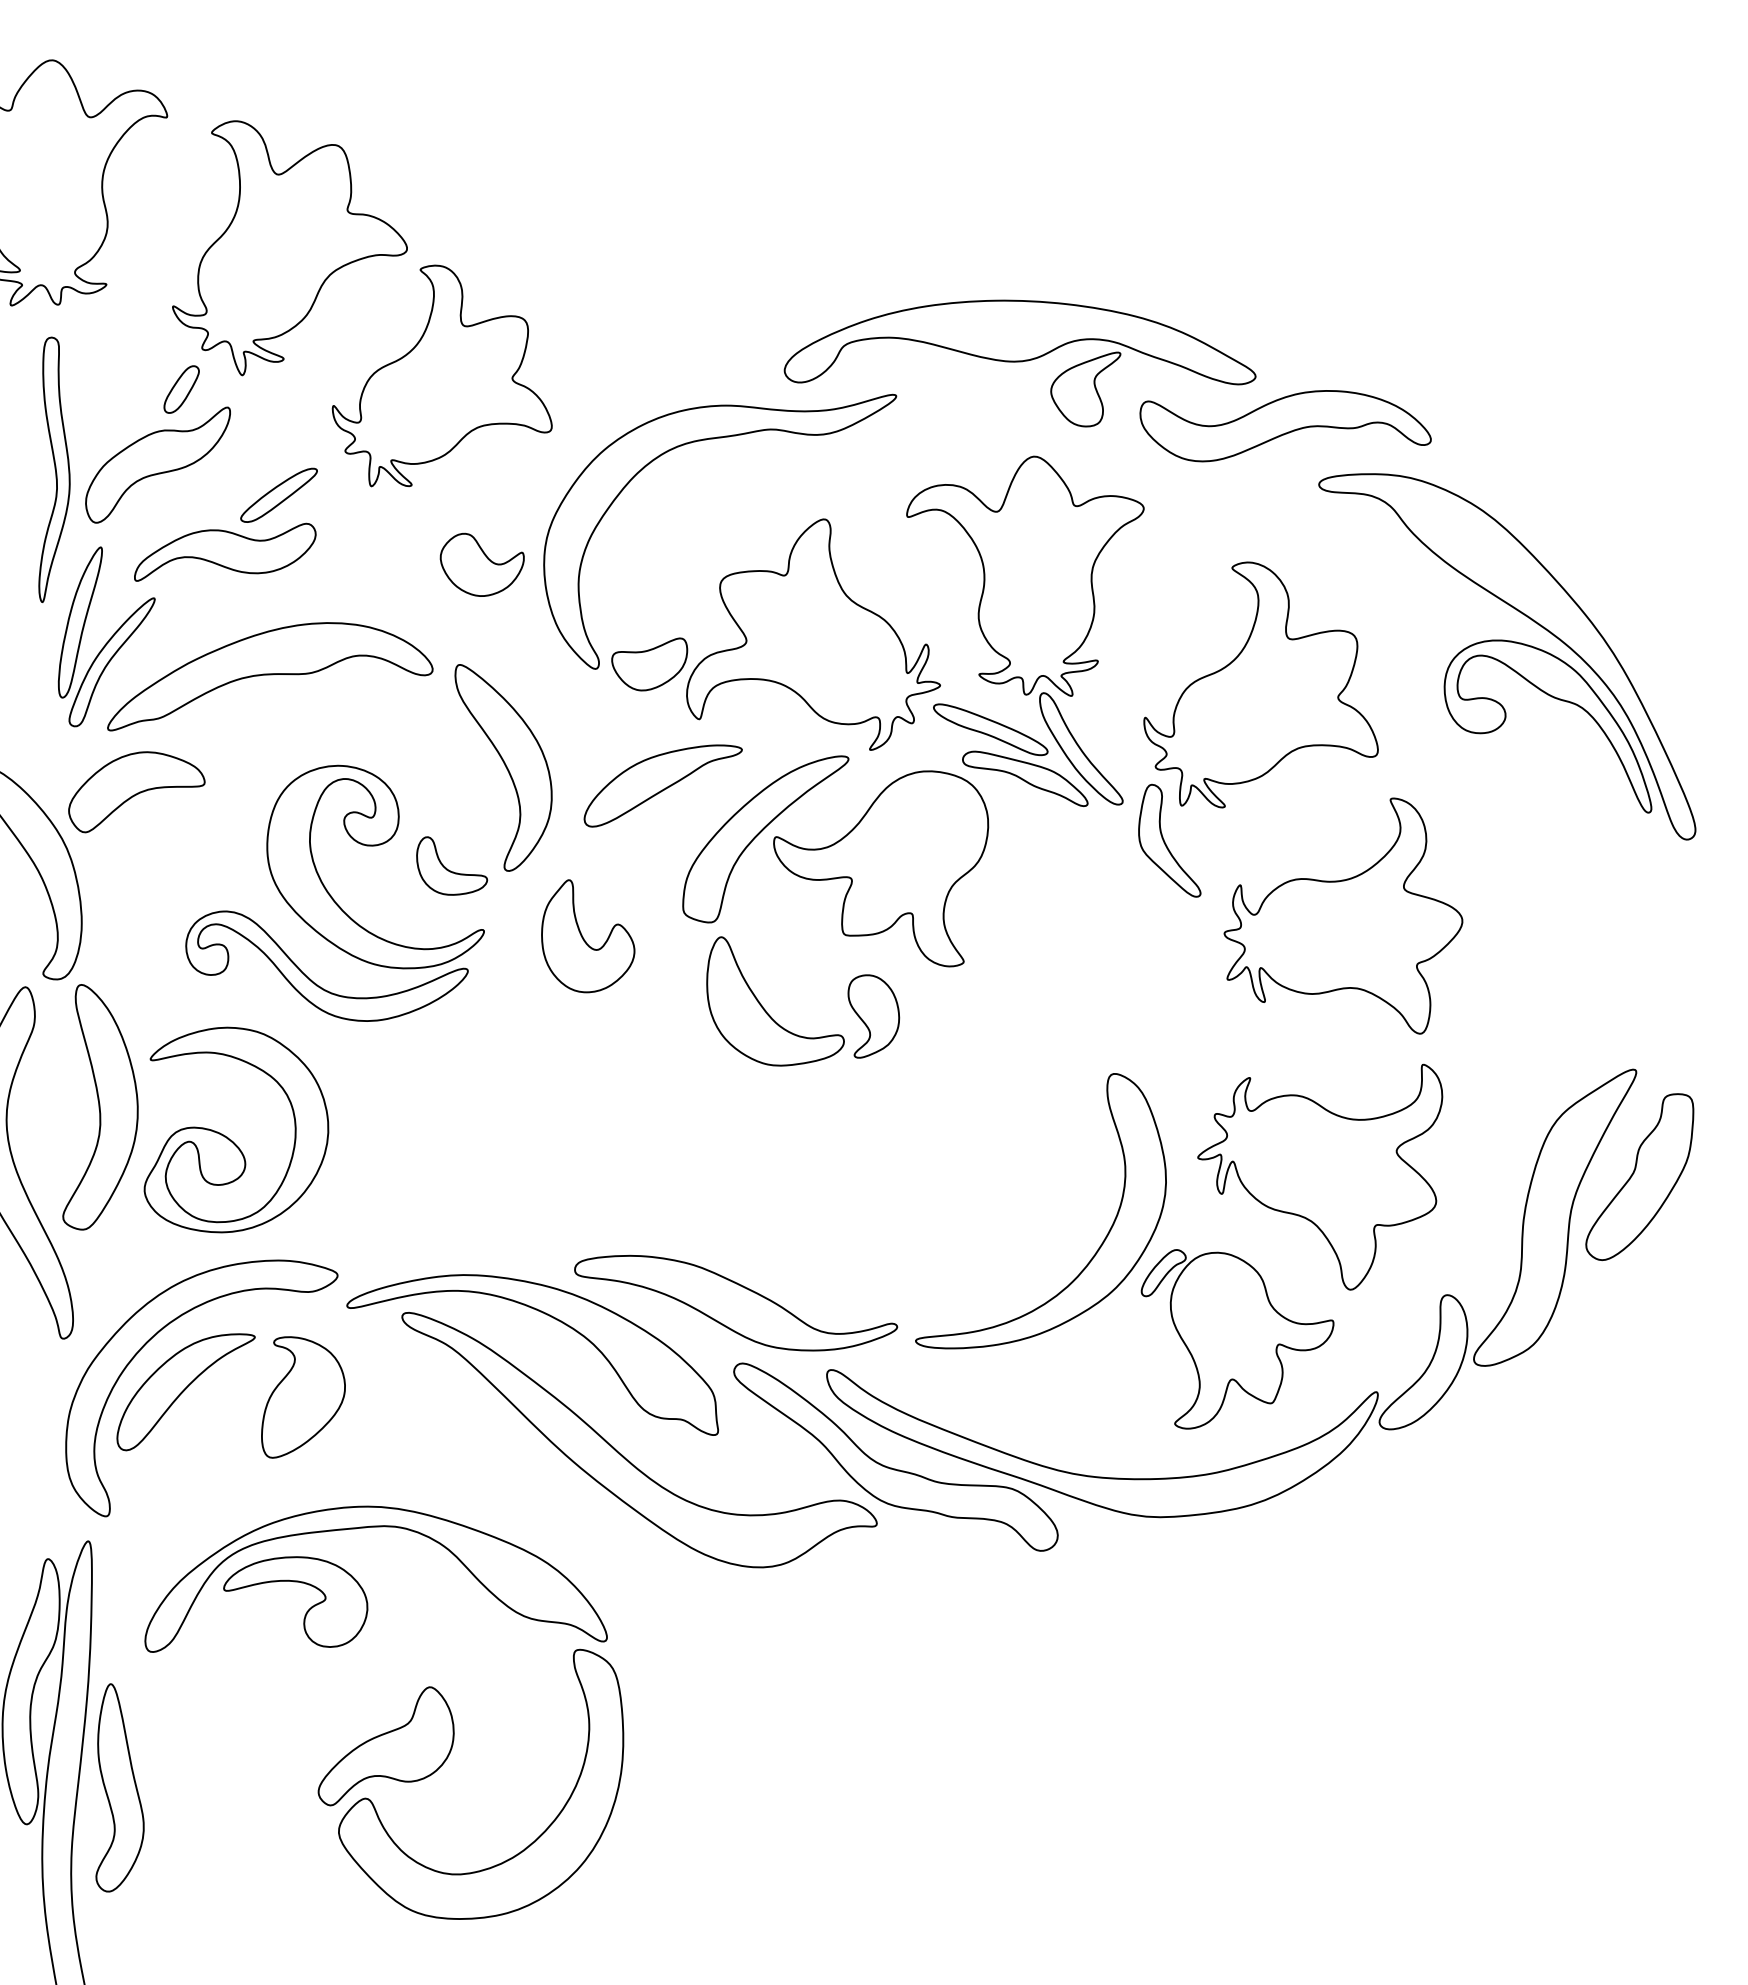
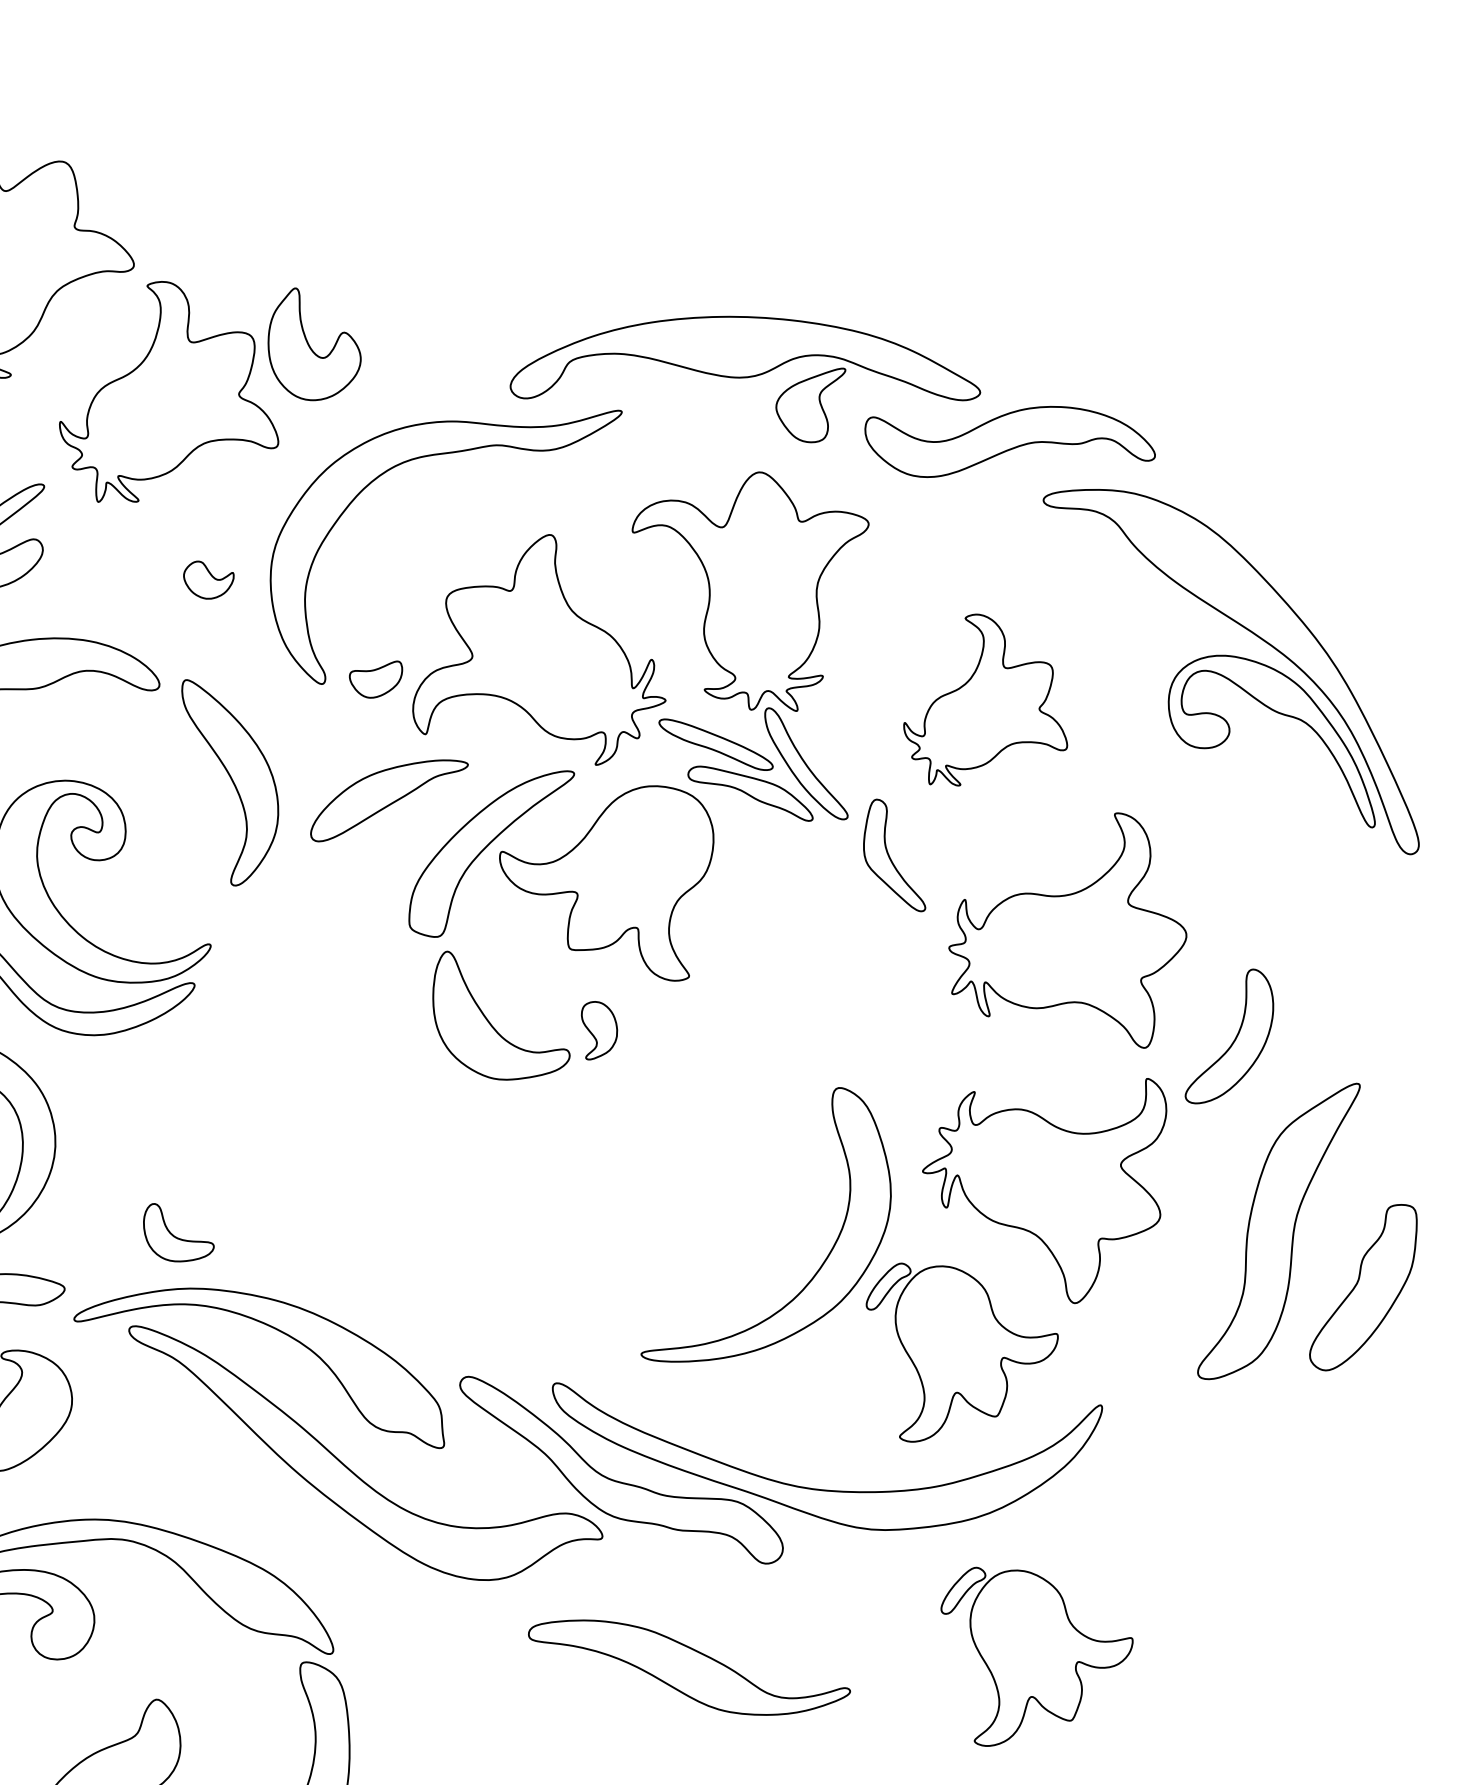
part: (481, 564) -> (208, 579), size x0.6
part: (649, 664) -> (375, 679), size x0.7
part: (1260, 684) -> (985, 699), size x0.7
part: (452, 865) -> (179, 1232), moved
part: (588, 936) -> (314, 344), moved
part: (873, 1016) -> (599, 1030), size x0.7
part: (1639, 1176) -> (1363, 1287), moved
part: (736, 1302) -> (689, 1666), moved
part: (1423, 1362) -> (1229, 1036), moved
part: (1312, 1644) -> (1036, 1657), added

